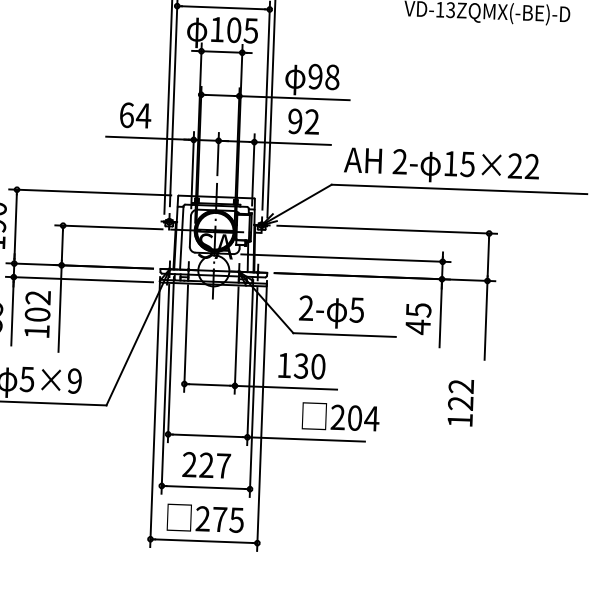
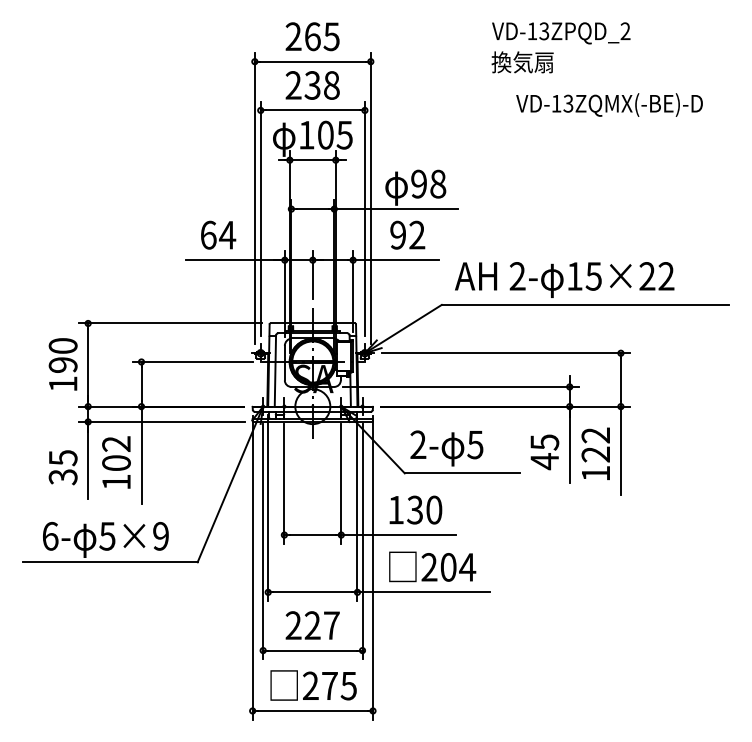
text: (460, 402) -> (595, 453), moved
text: (340, 416) -> (432, 566), moved

